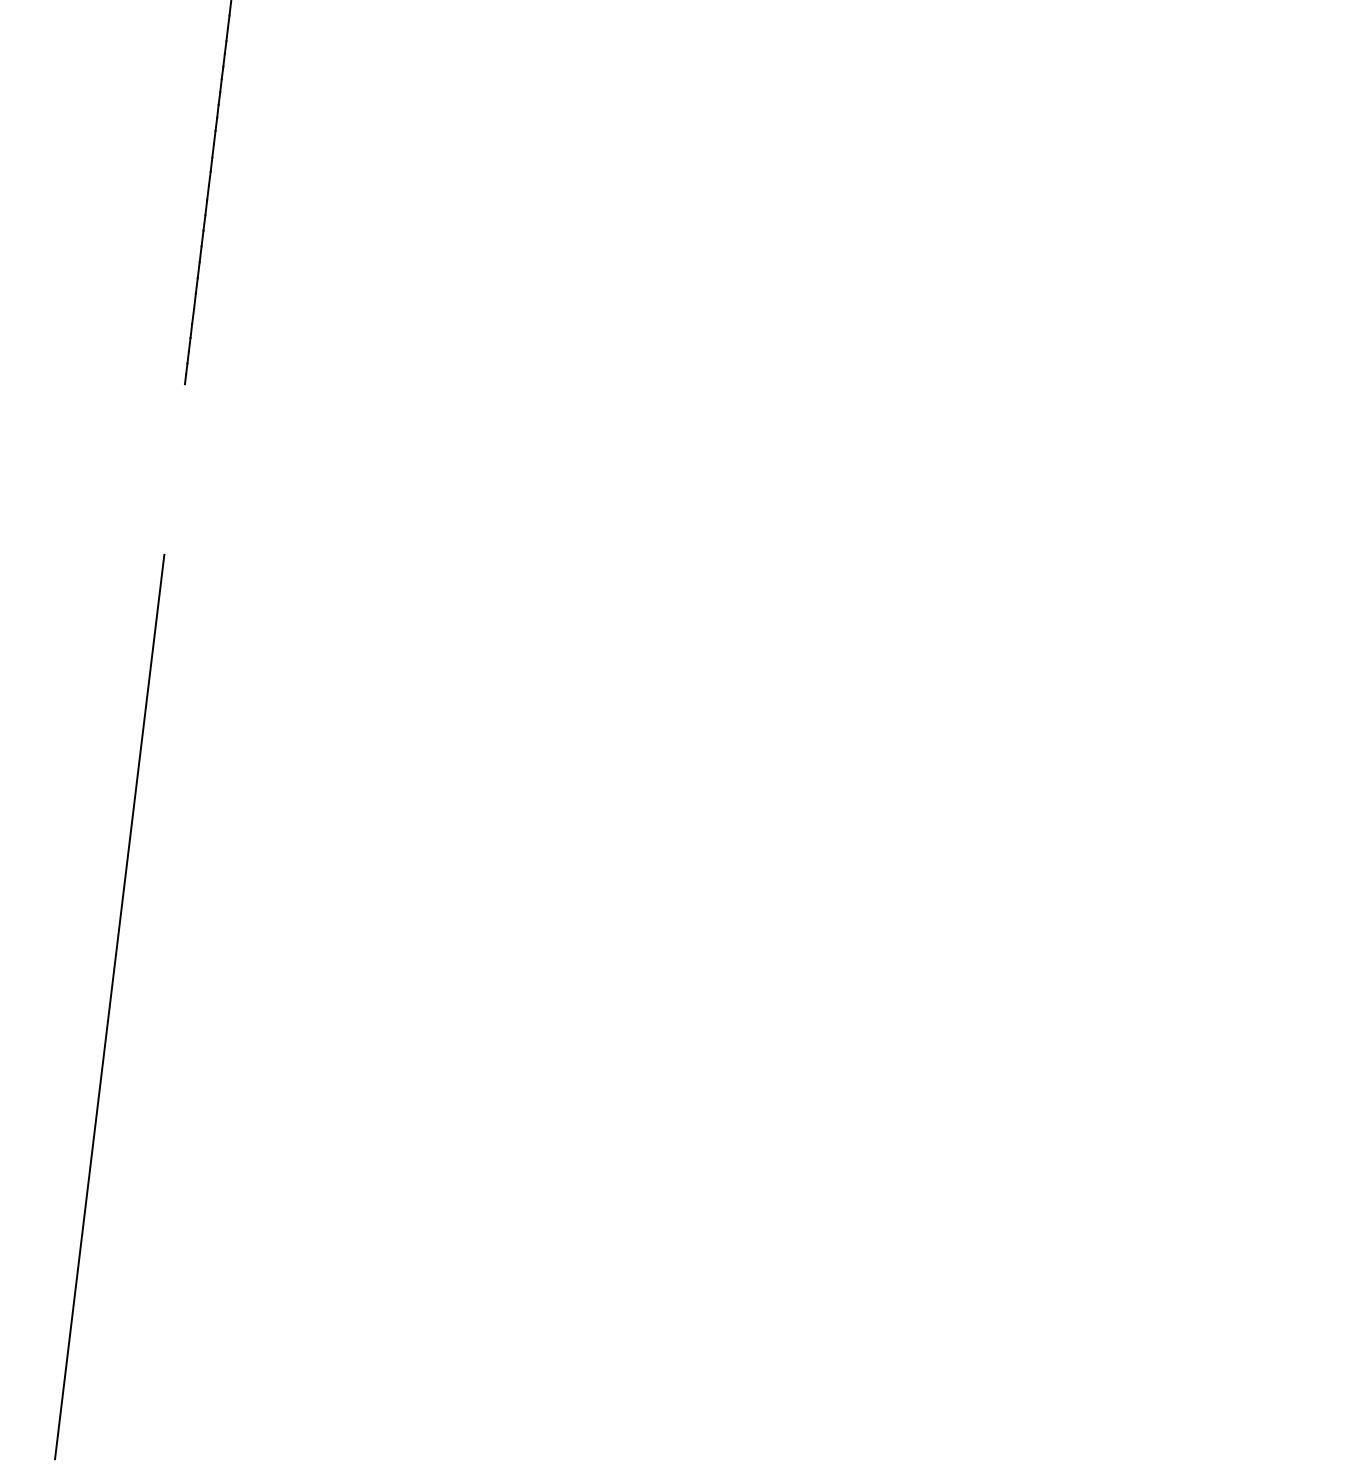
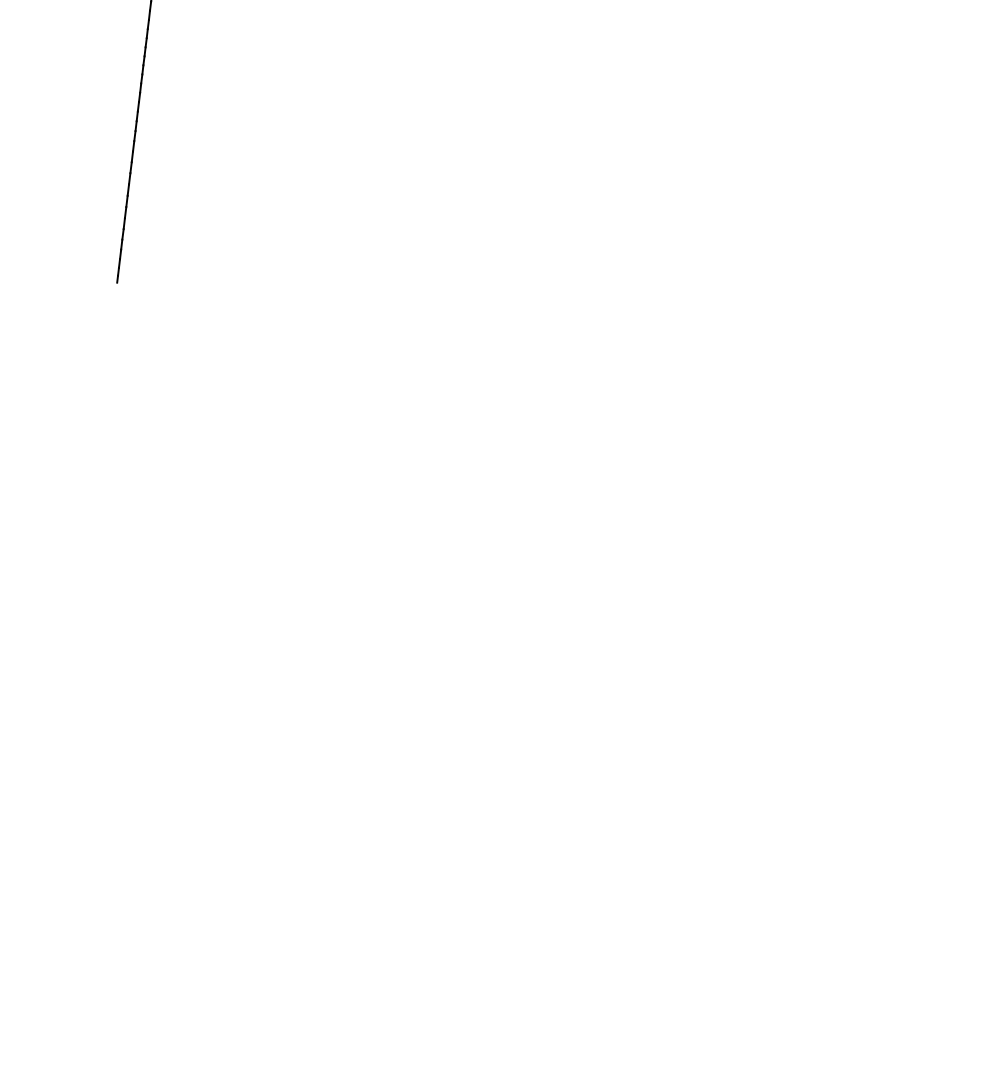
line: (109, 1007) -> (63, 726), removed

